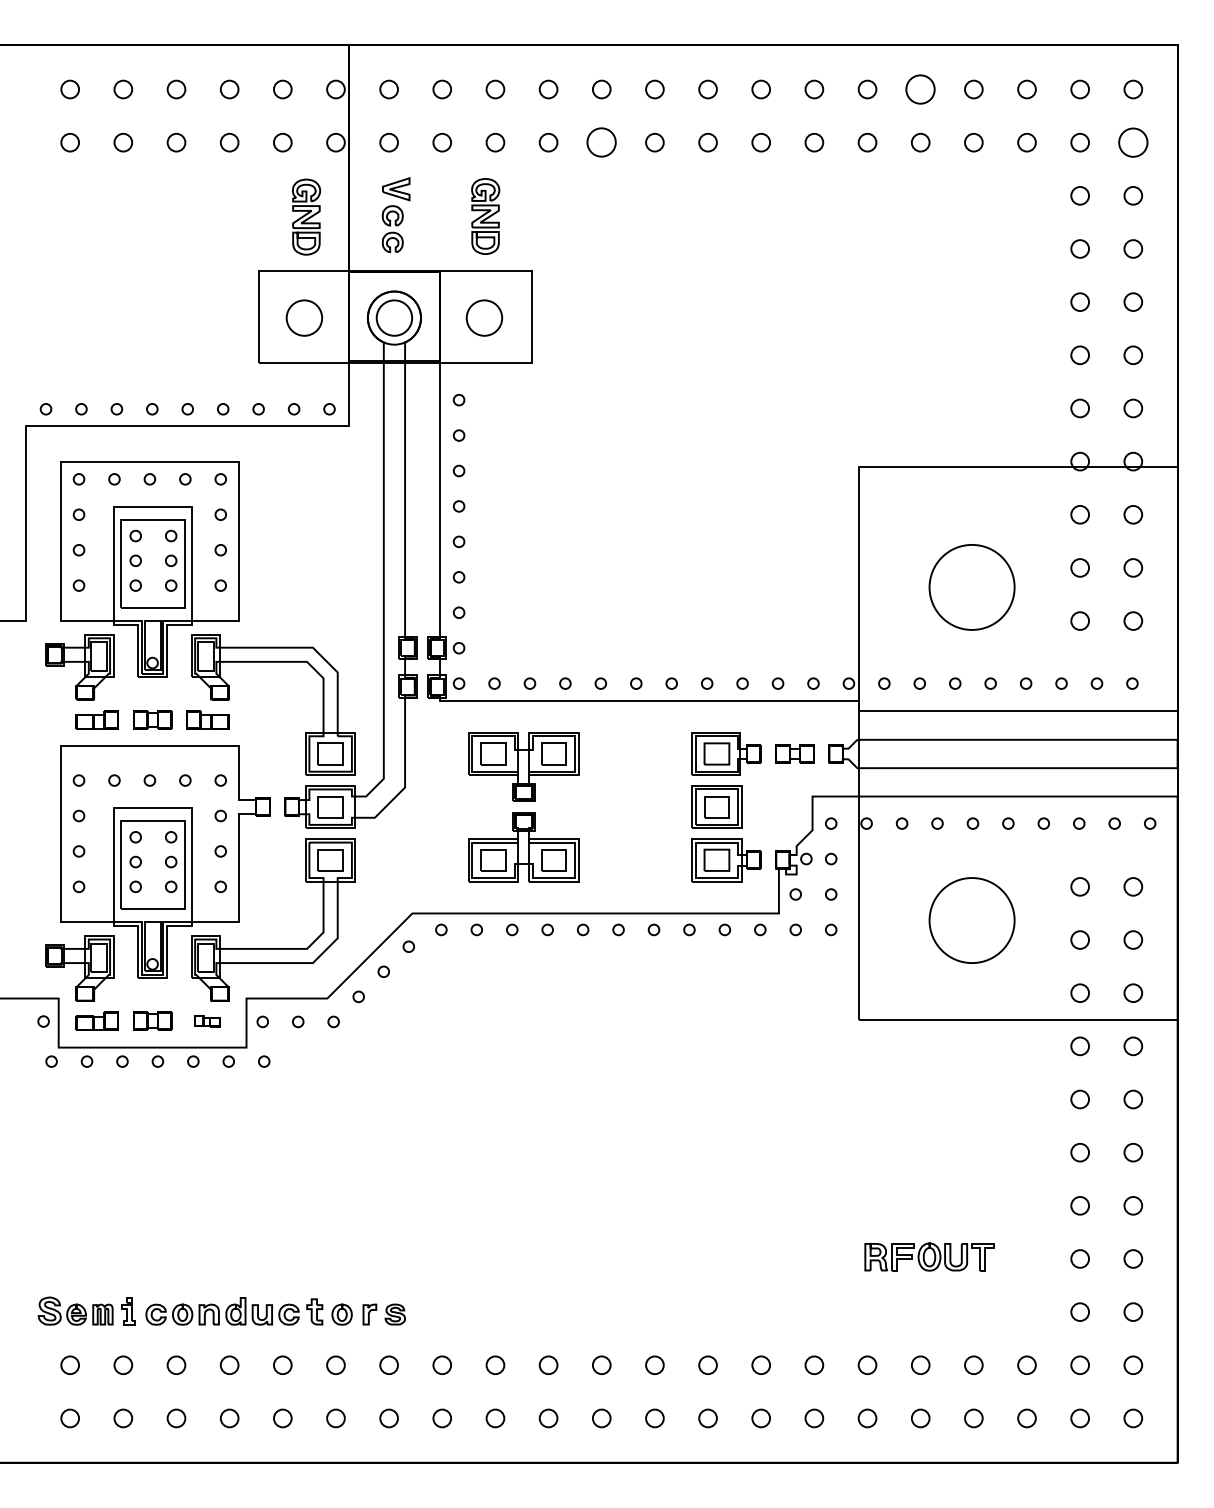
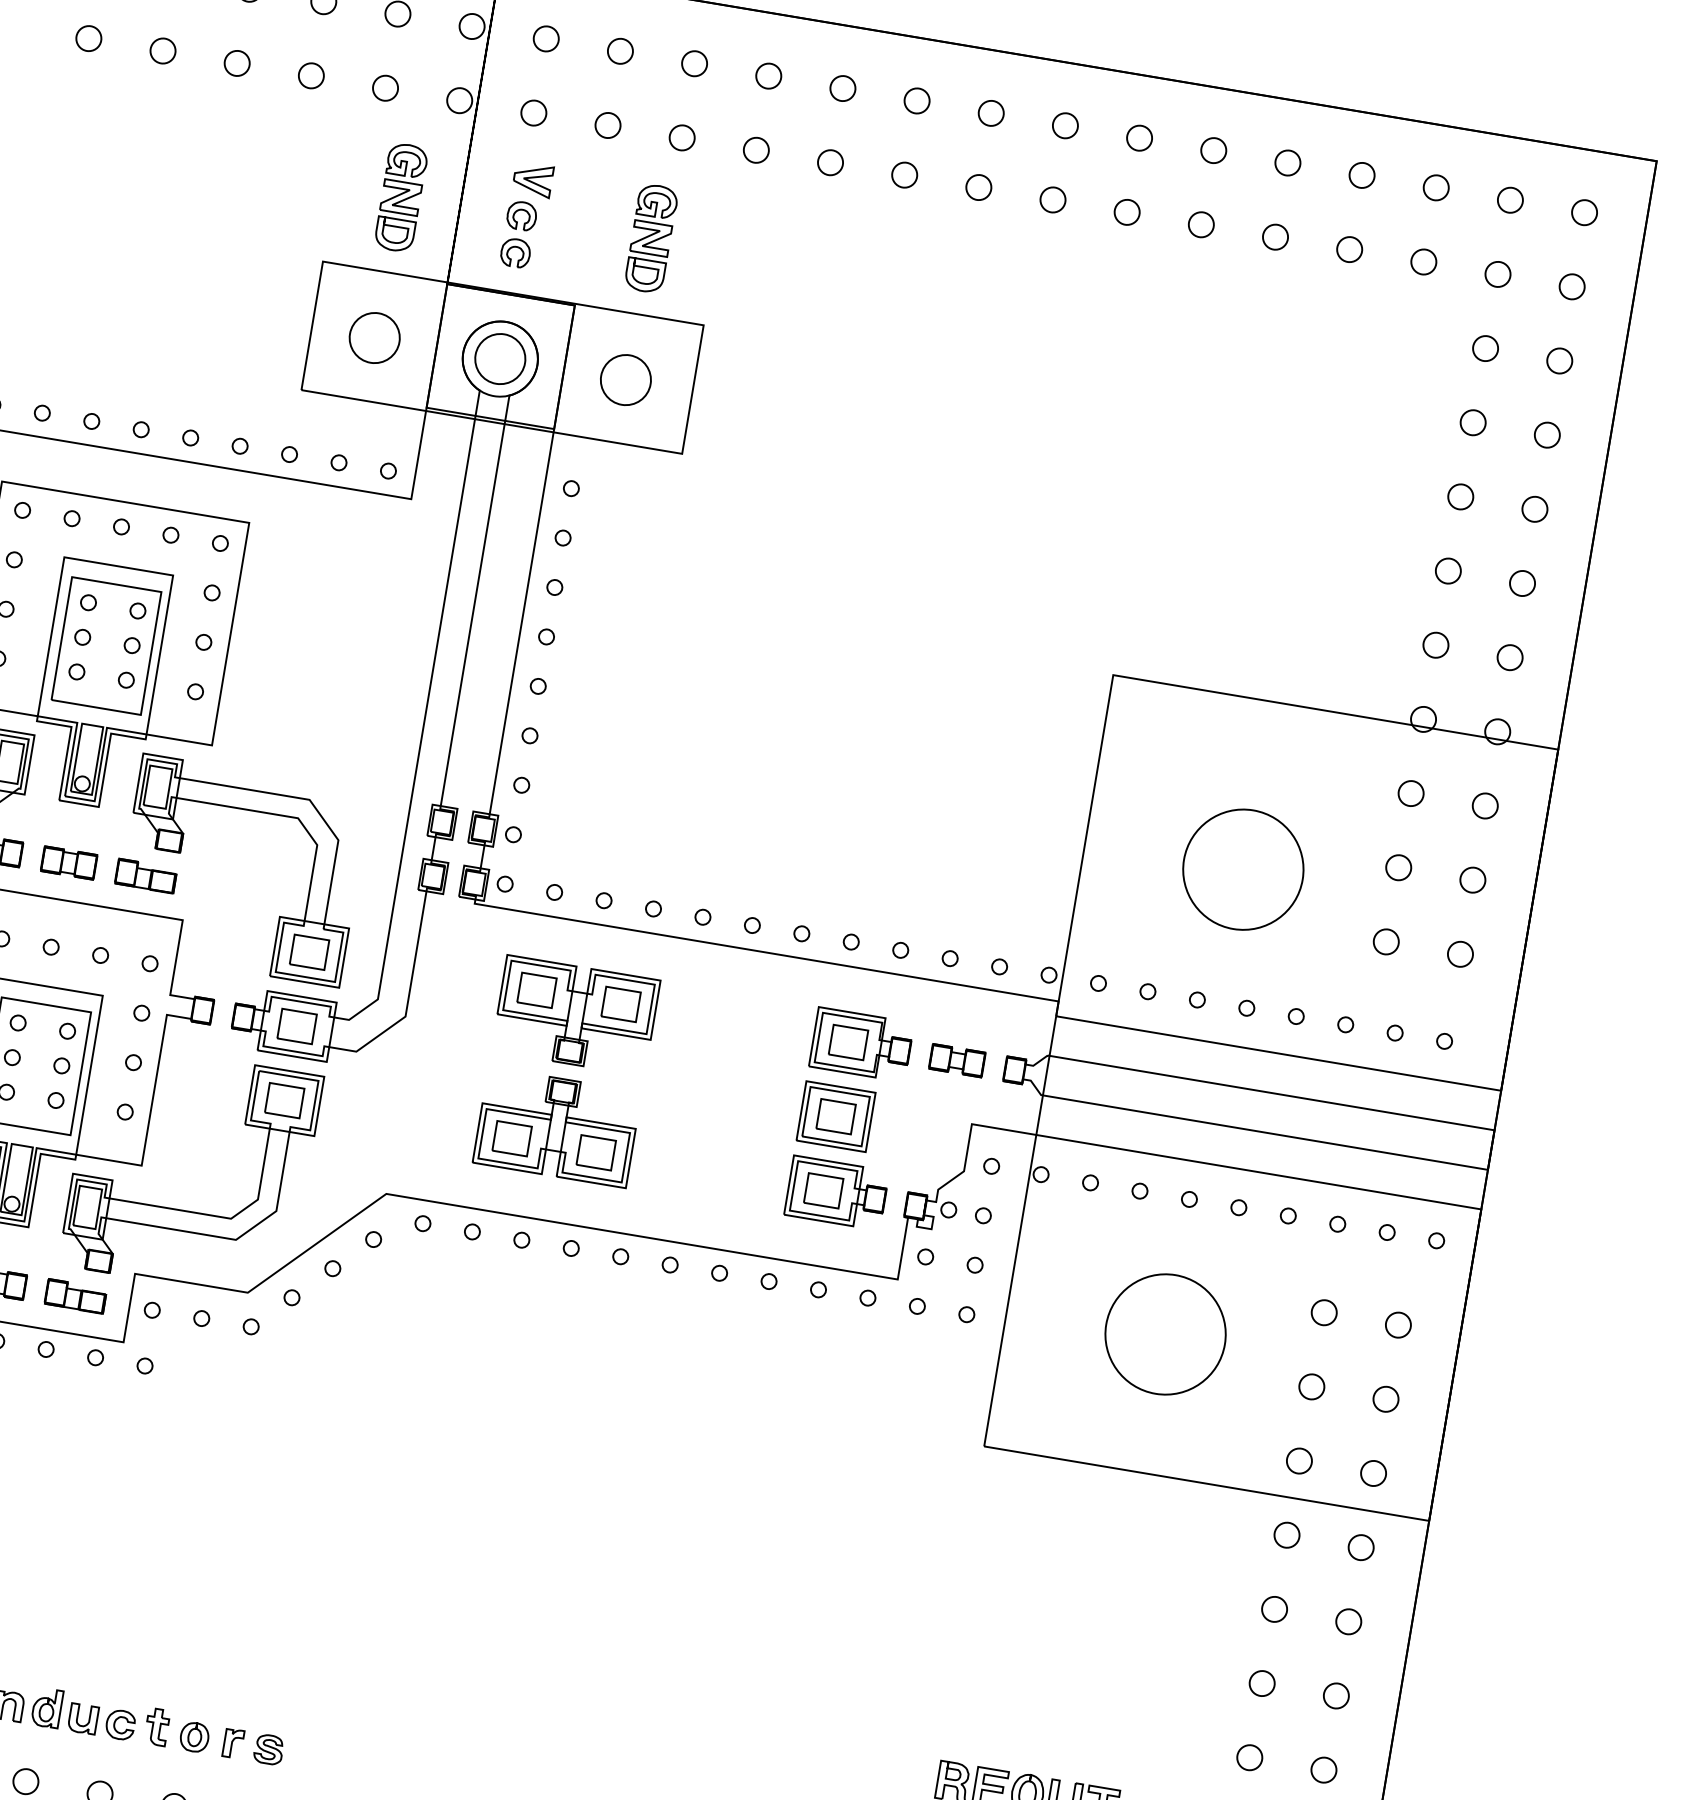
circle: (920, 89) -> (1287, 162), size x0.62
circle: (601, 142) -> (830, 162), size x0.62
circle: (1133, 142) -> (1572, 286), size x0.62
part: (207, 1020) -> (75, 1295), size x1.67

